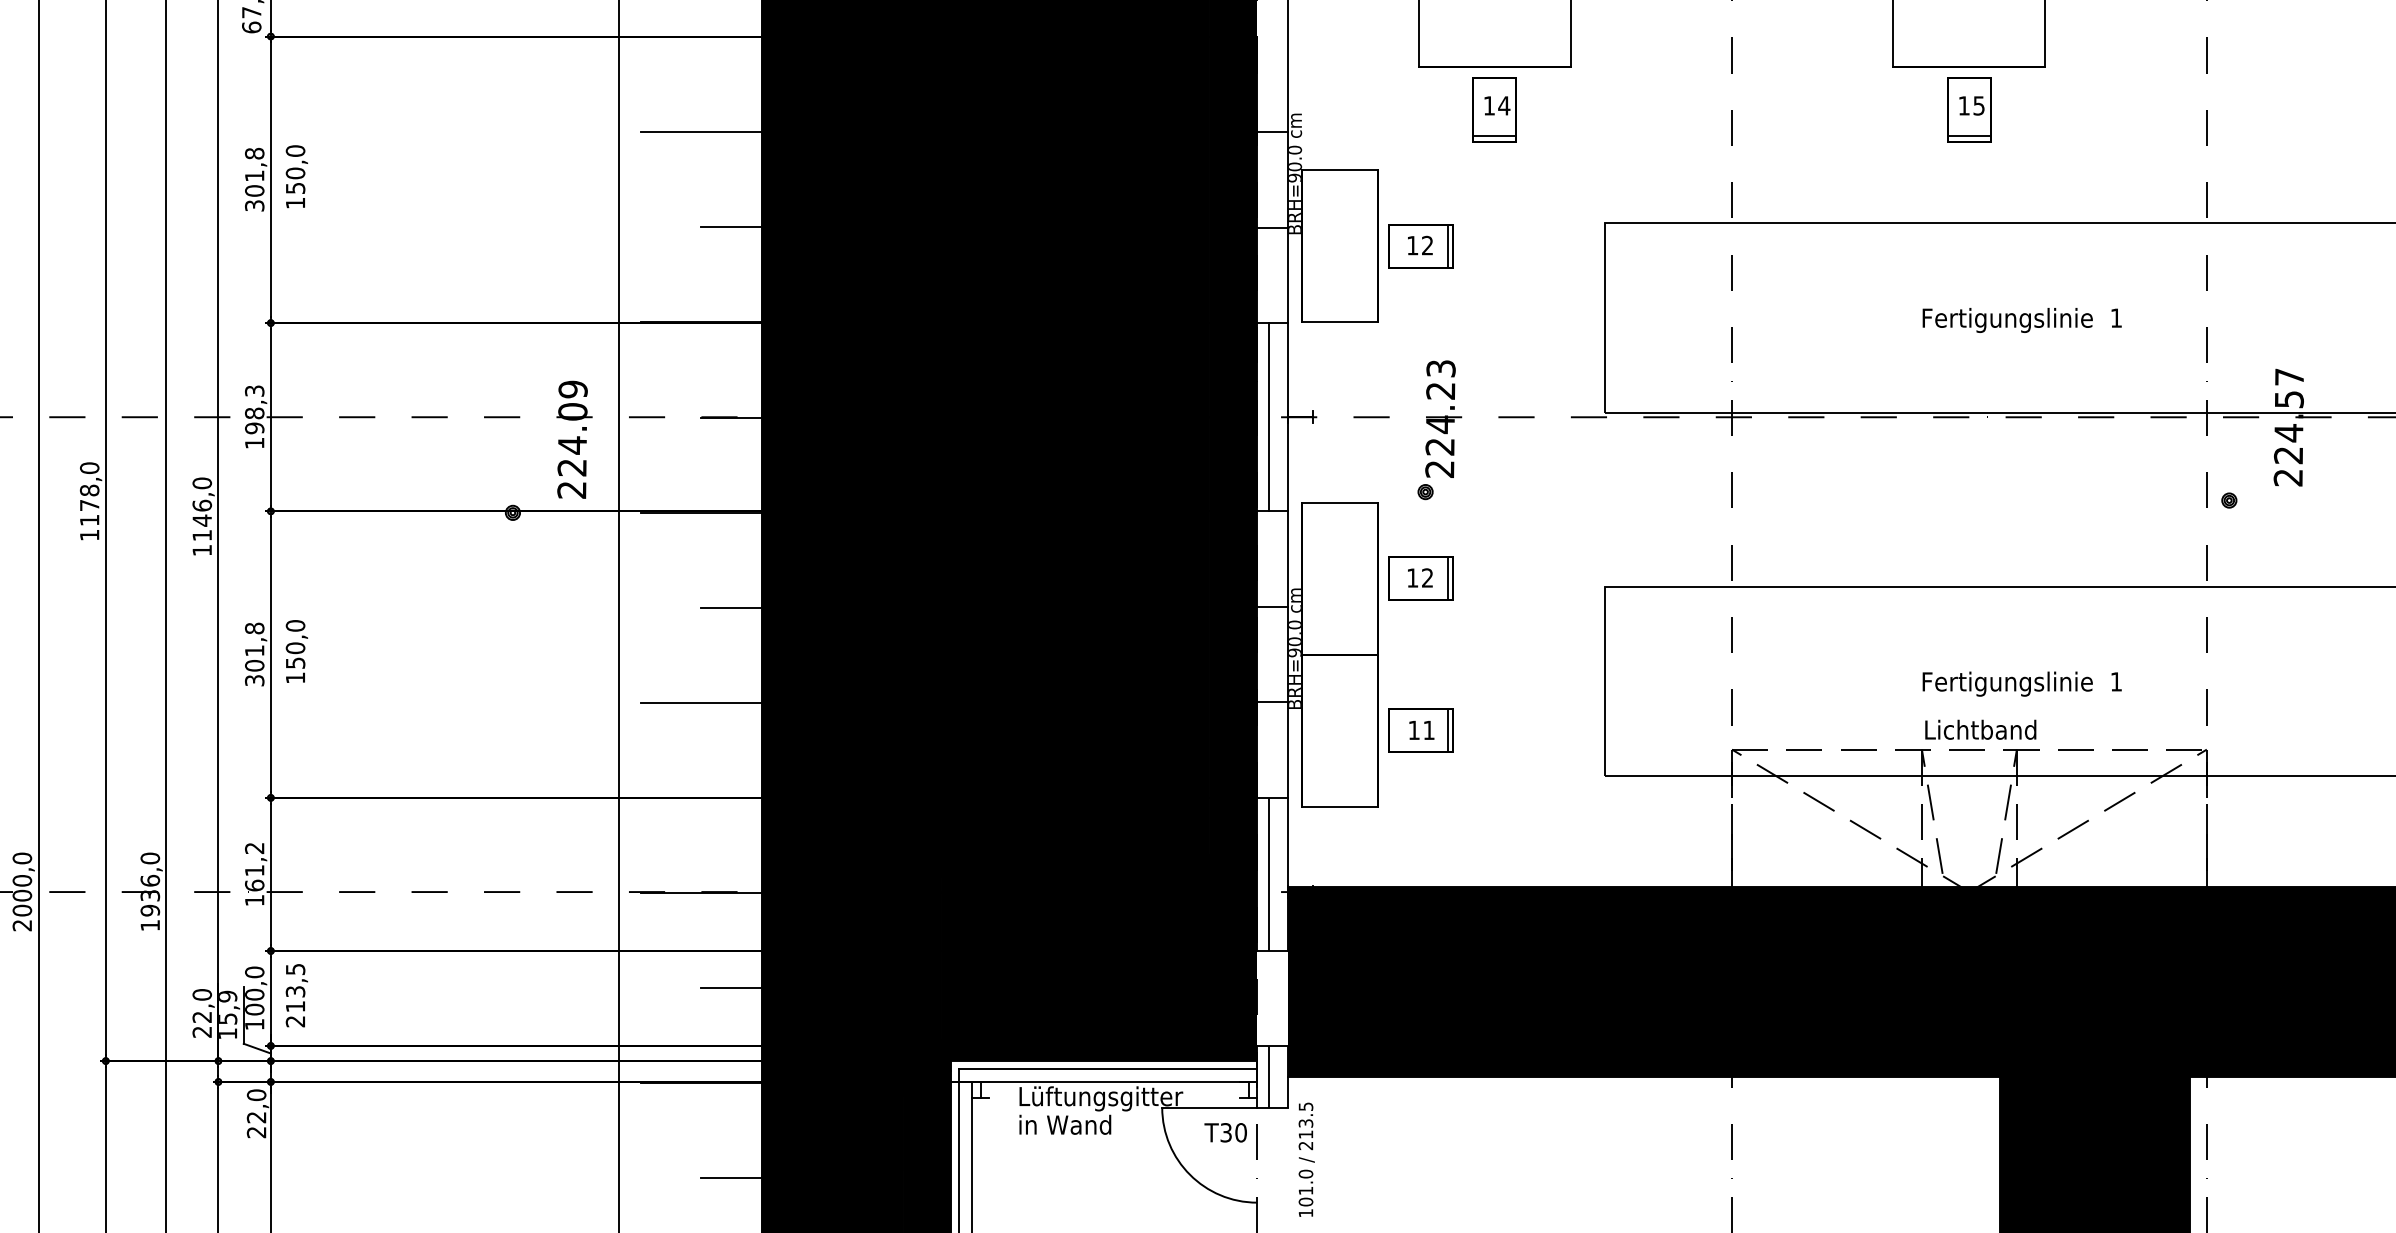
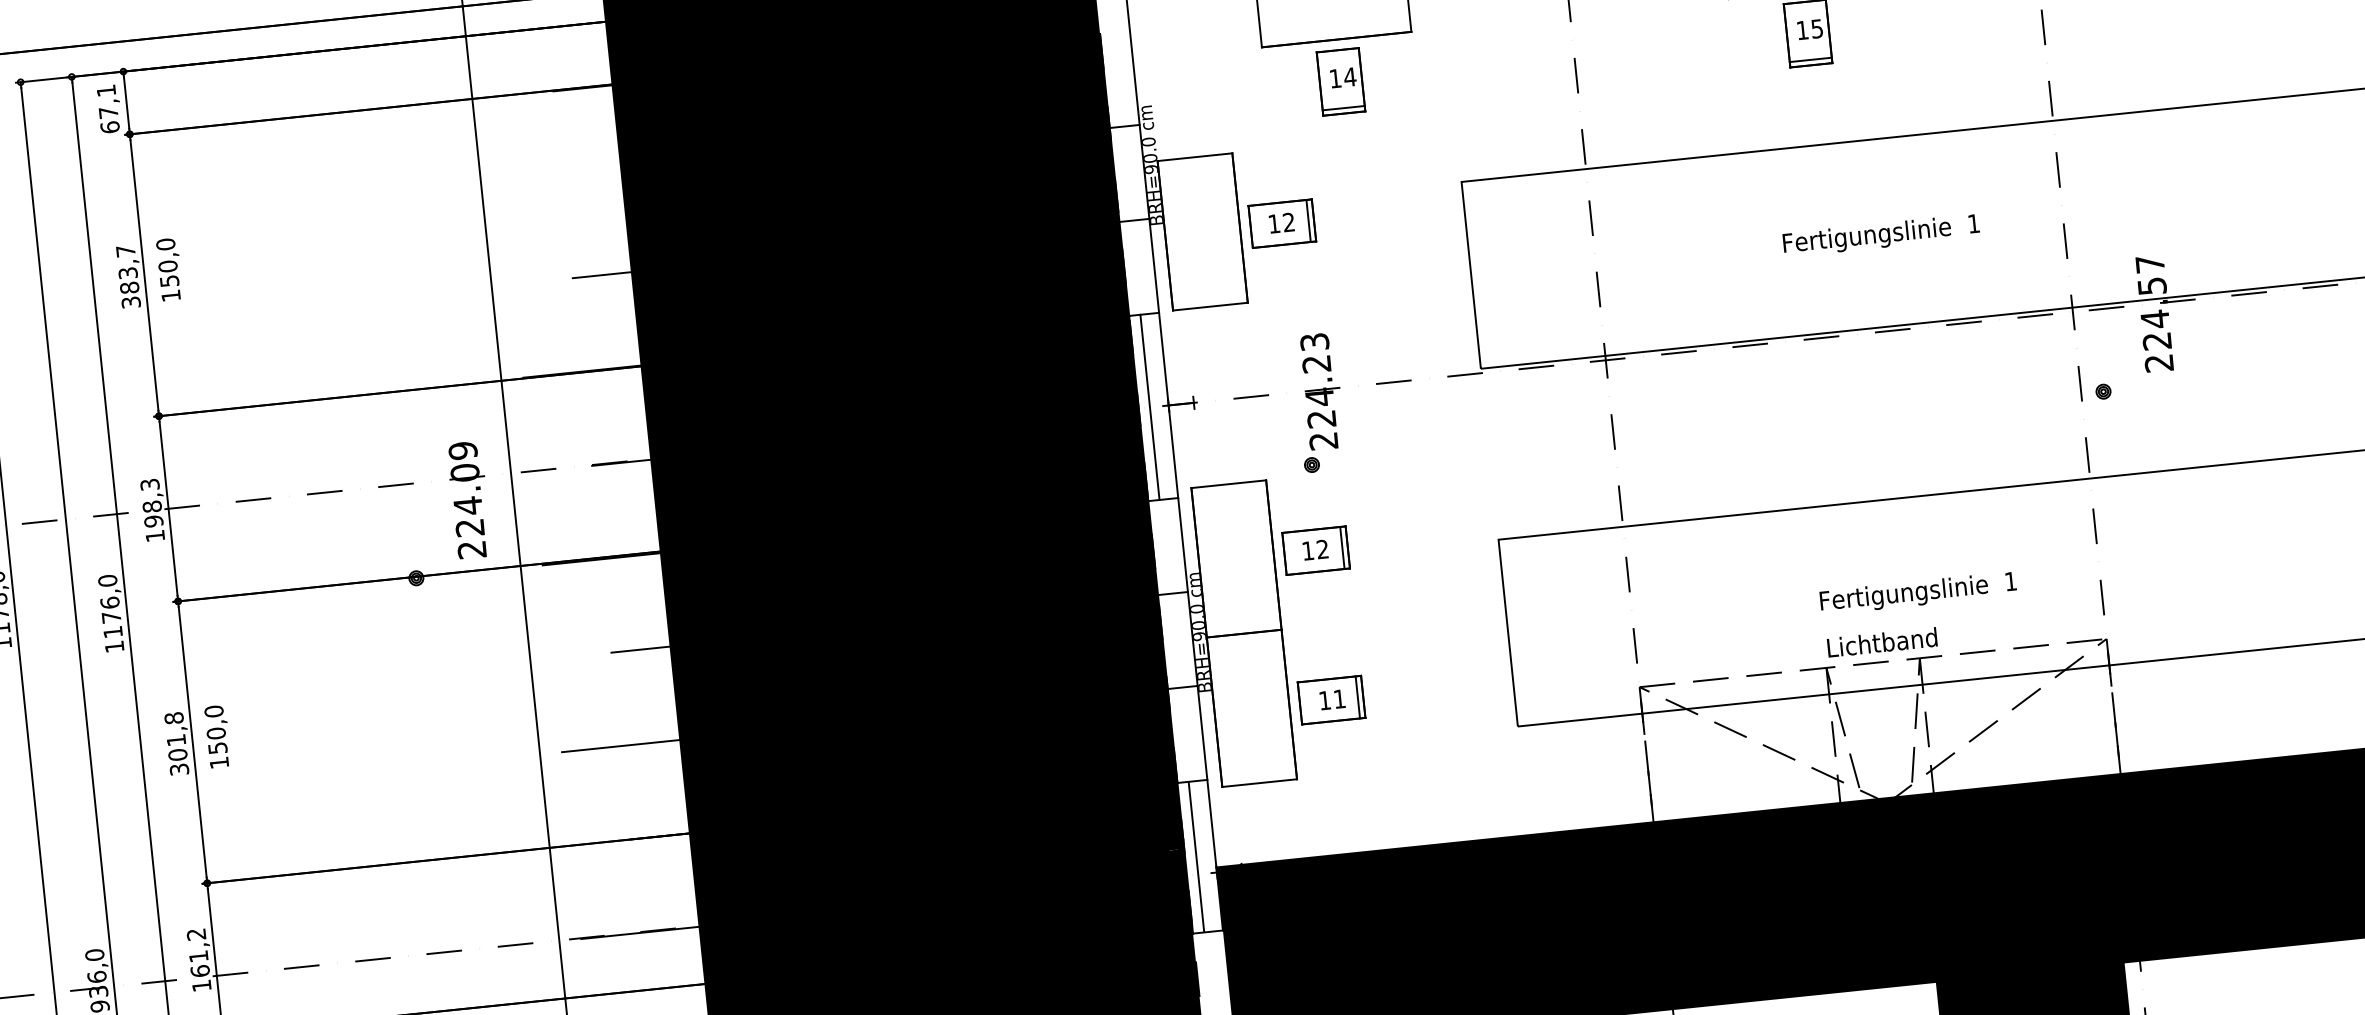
line: (701, 132) -> (563, 184), removed
text: (254, 171) -> (127, 268), 301,8 -> 383,7
text: (201, 520) -> (110, 617), 1146,0 -> 1176,0

